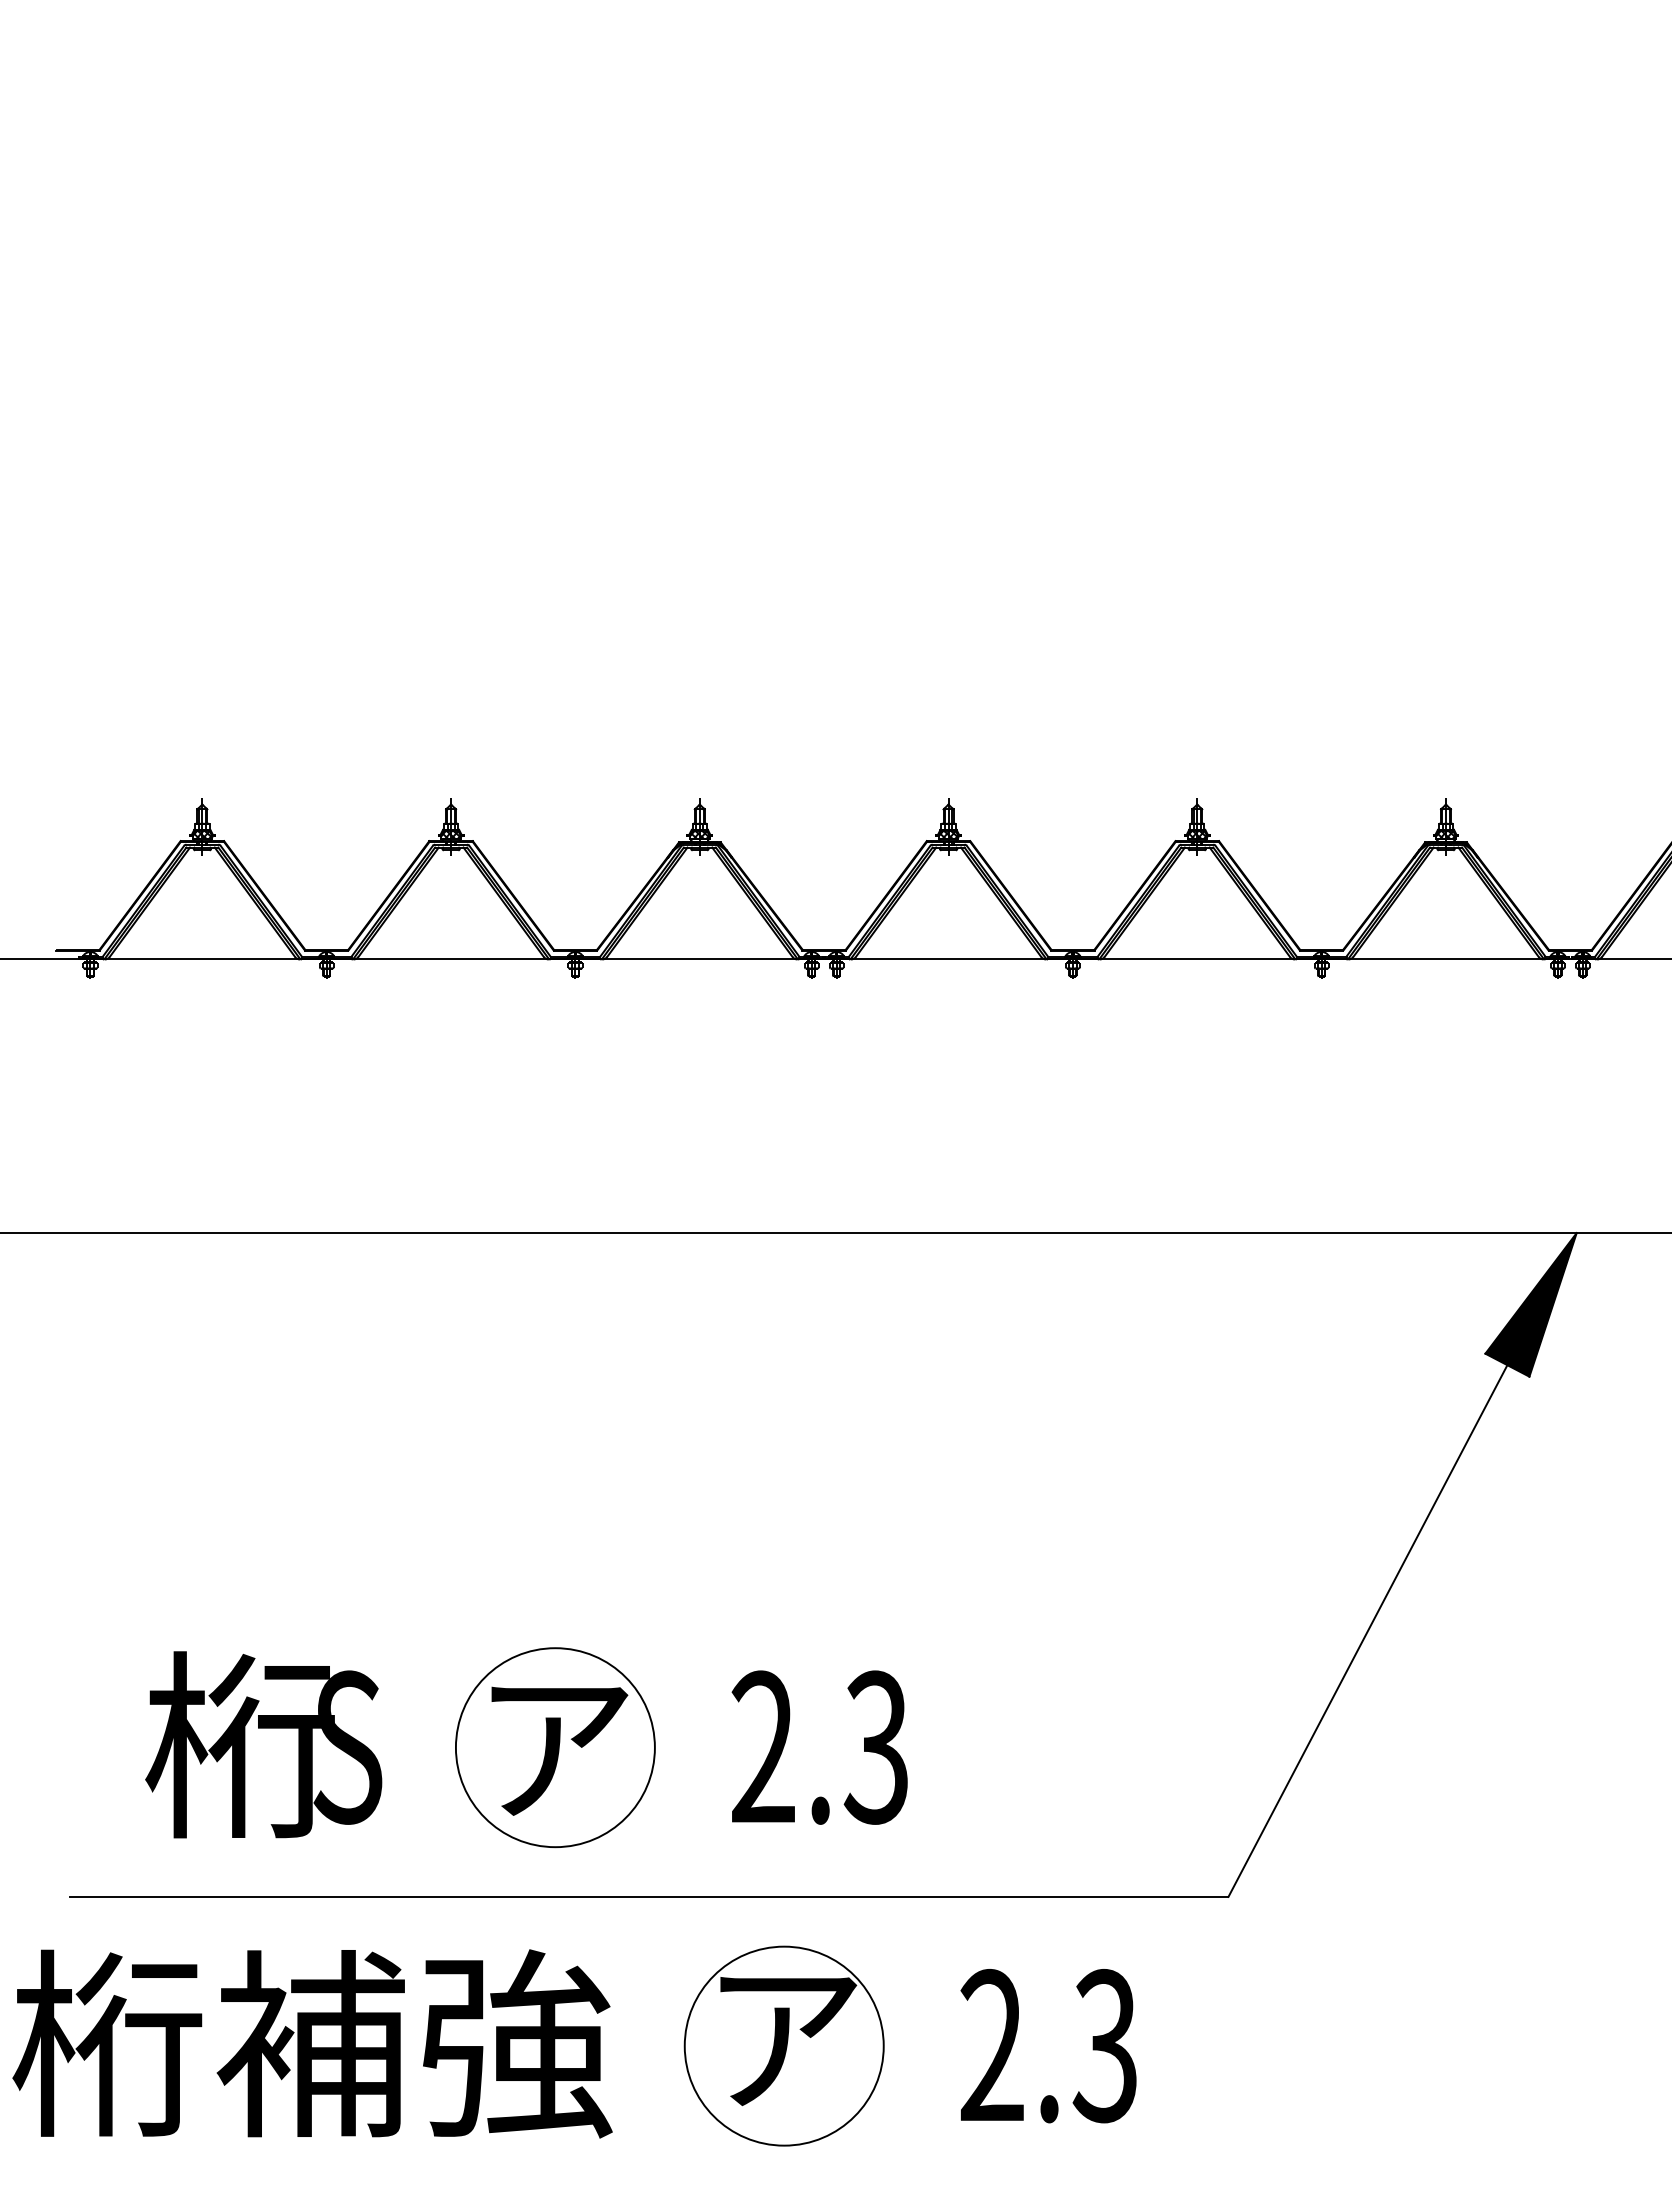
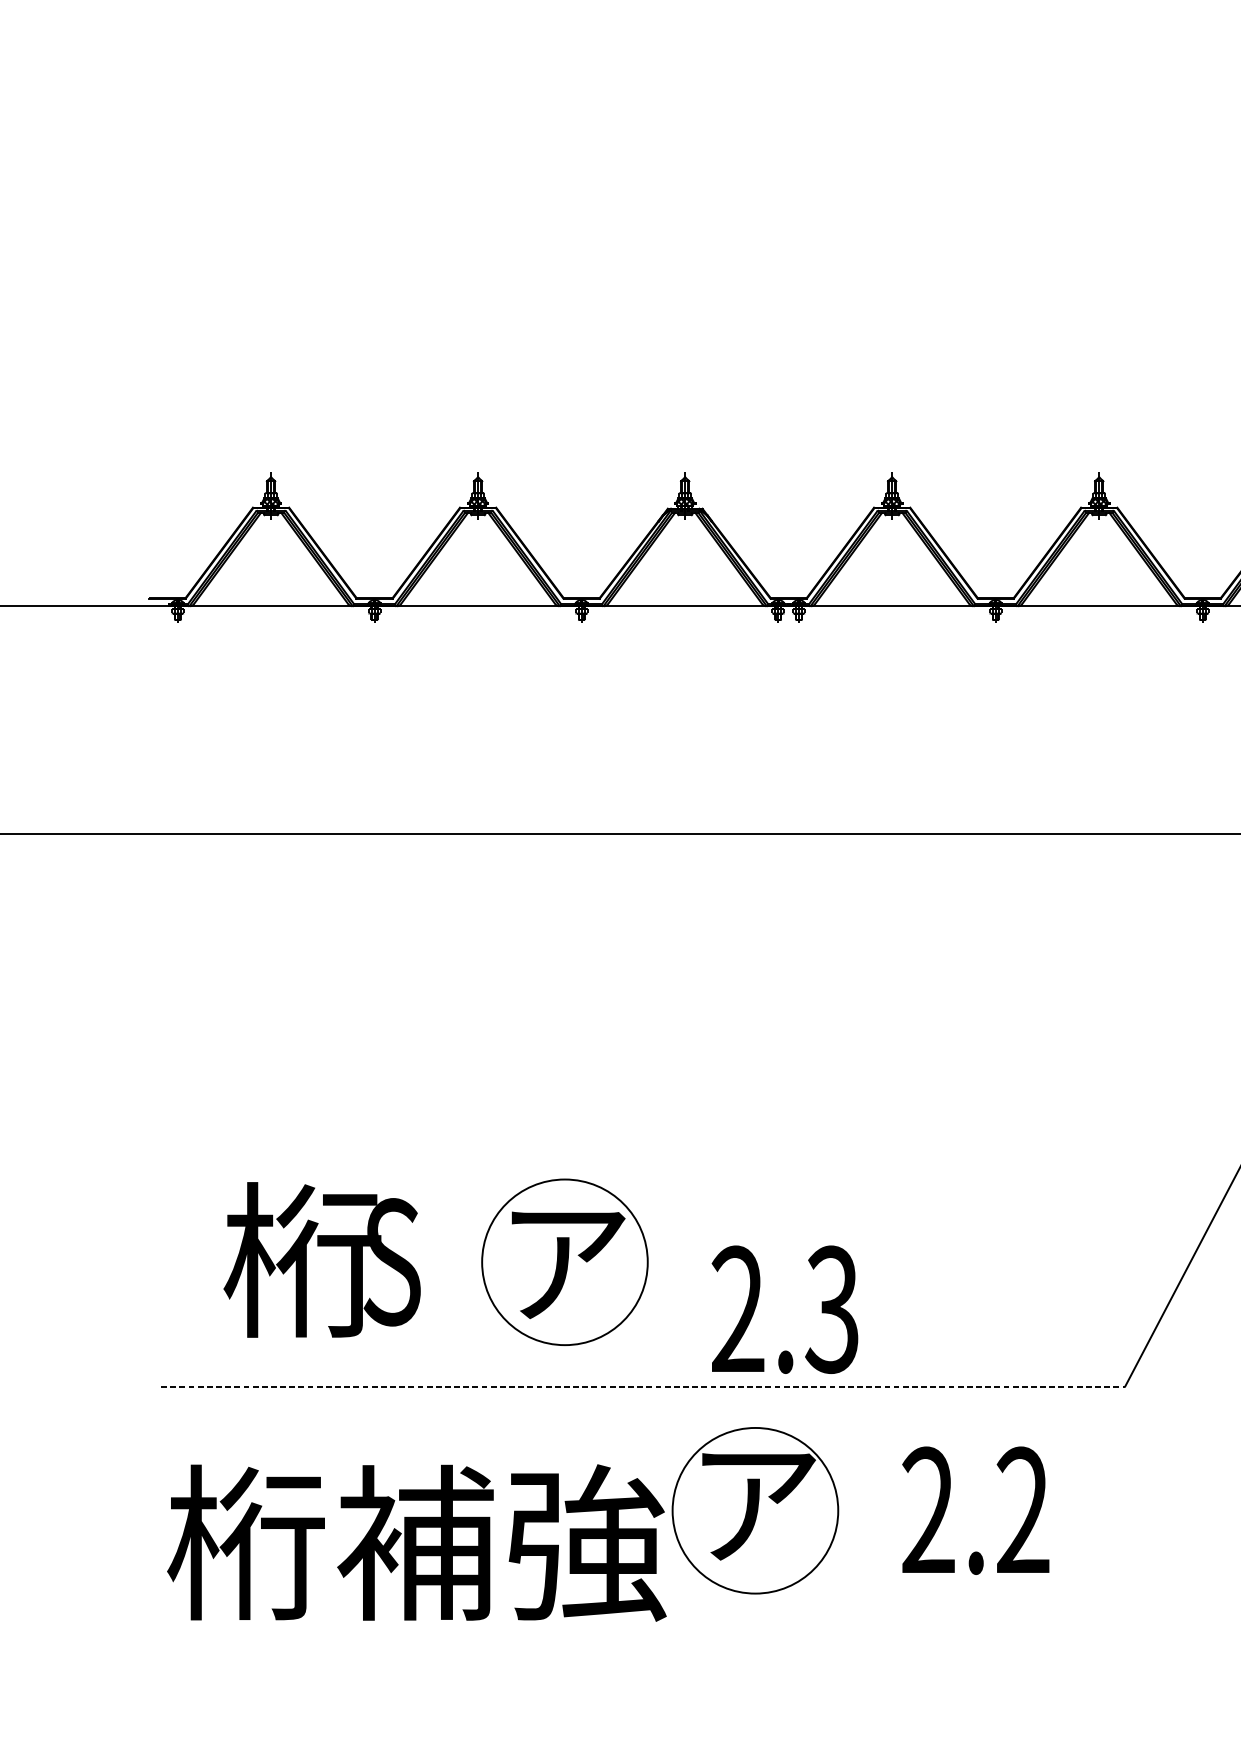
text: (819, 1747) -> (784, 1309), moved
line: (649, 1896) -> (643, 1386), solid -> dashed
text: (312, 2043) -> (416, 1542), moved
text: (1104, 2046) -> (1022, 1511), 2.3 -> 2.2

